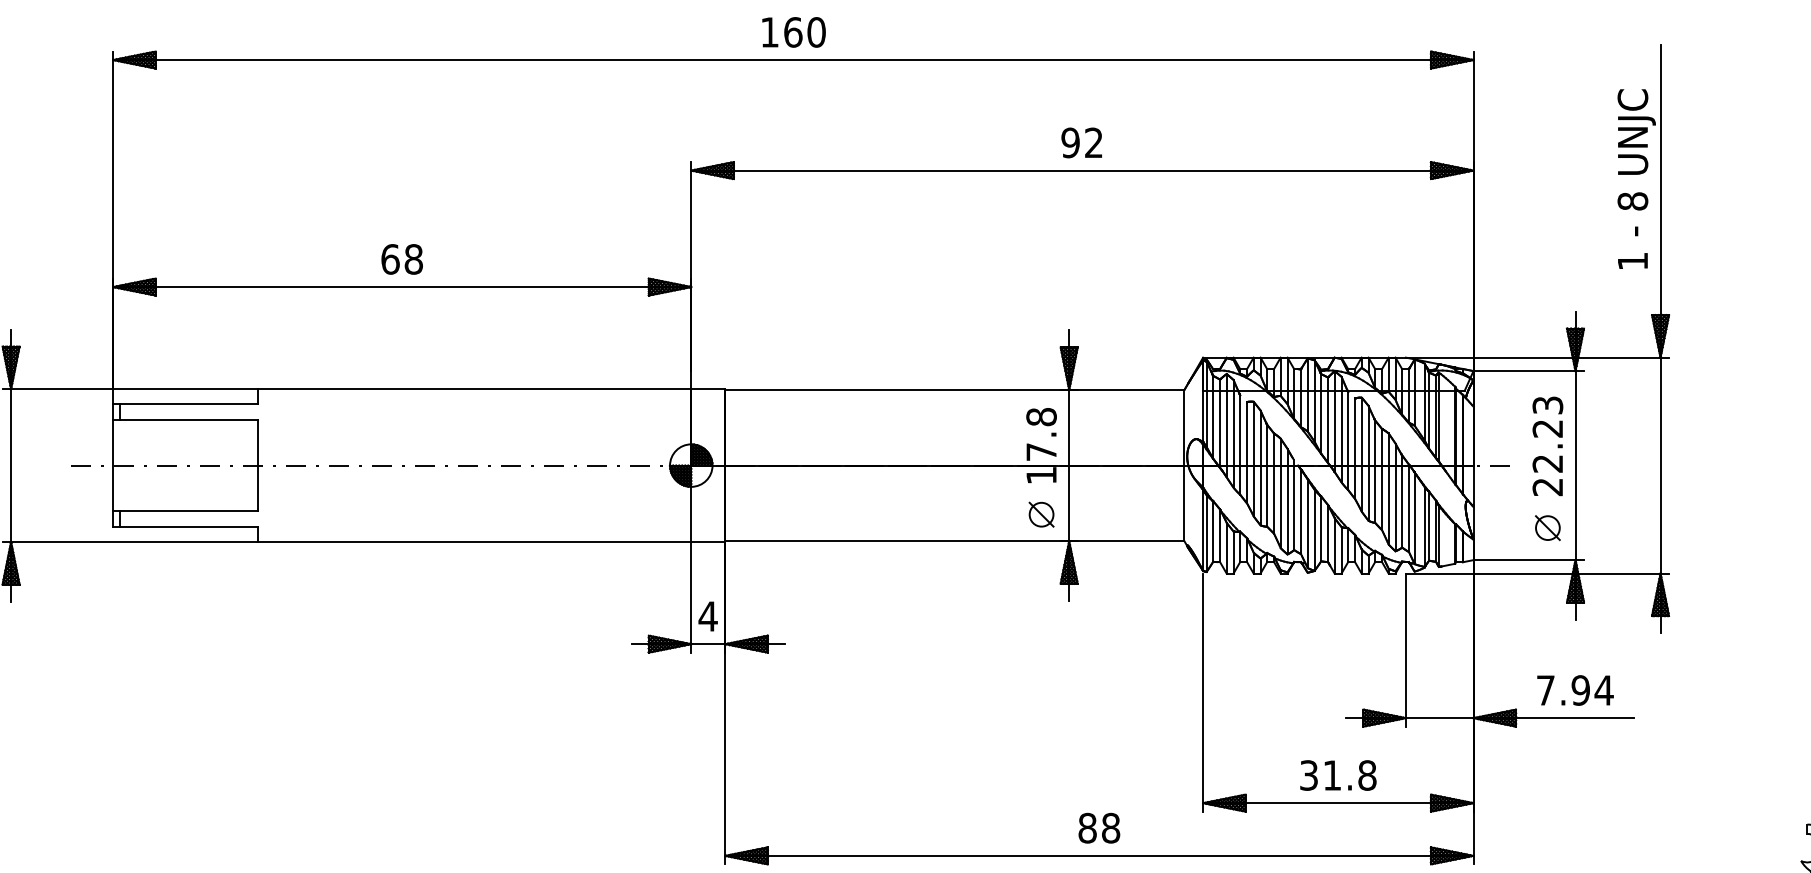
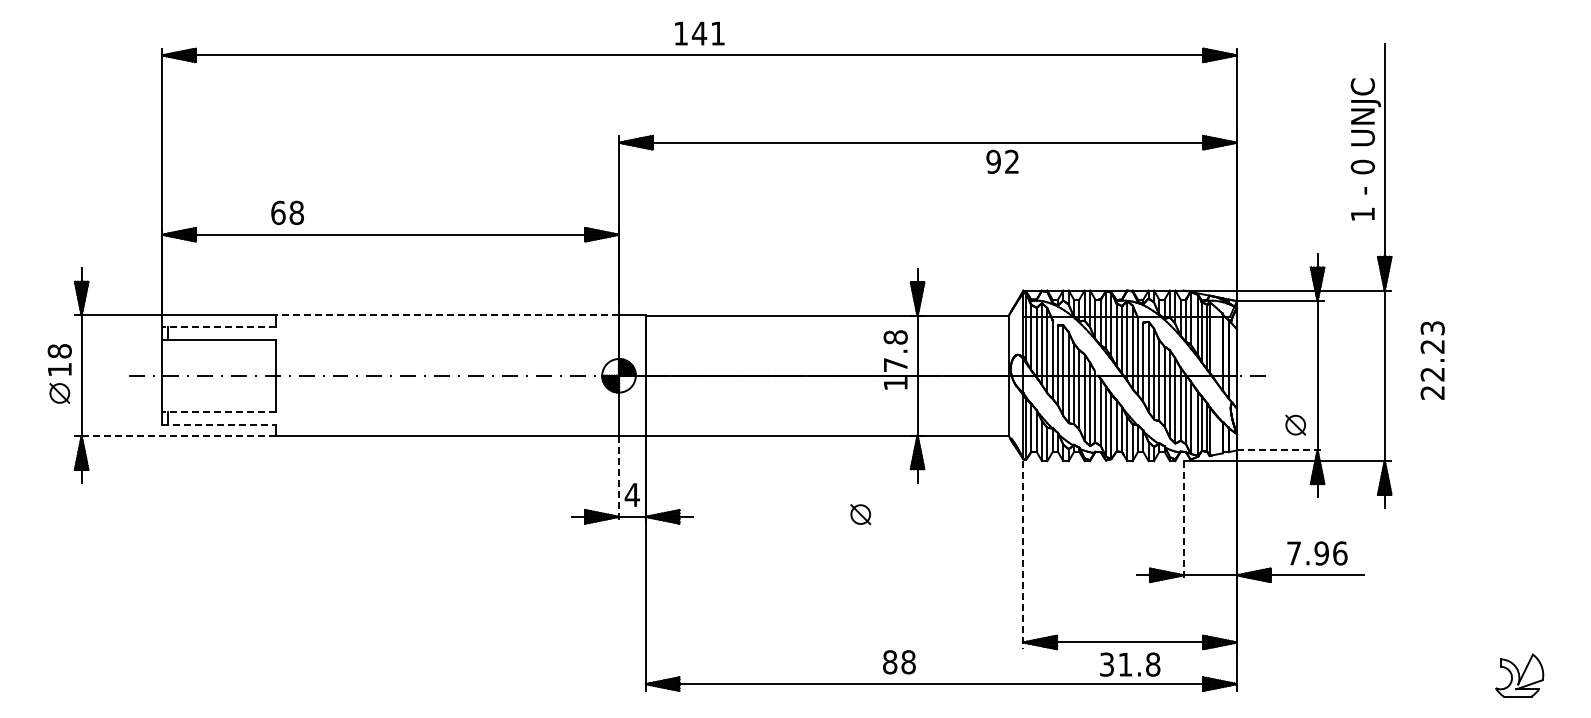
text: (804, 32) -> (708, 33), 160 -> 141
text: (1081, 142) -> (1002, 161), moved
text: (1632, 200) -> (1362, 166), 8 -> 0
text: (402, 258) -> (287, 212), moved
line: (474, 389) -> (447, 315), solid -> dashed
line: (184, 404) -> (218, 327), solid -> dashed
text: (1547, 446) -> (1432, 360), moved
line: (184, 510) -> (218, 411), solid -> dashed
part: (1041, 514) -> (860, 514), moved
line: (185, 527) -> (219, 424), solid -> dashed
line: (133, 542) -> (178, 436), solid -> dashed
line: (1528, 560) -> (1280, 450), solid -> dashed
line: (691, 596) -> (619, 479), solid -> dashed
line: (1405, 651) -> (1183, 522), solid -> dashed
text: (1603, 690) -> (1339, 553), 7.94 -> 7.96
line: (1203, 693) -> (1023, 555), solid -> dashed
text: (1338, 775) -> (1130, 664), moved
text: (1099, 828) -> (899, 662), moved

